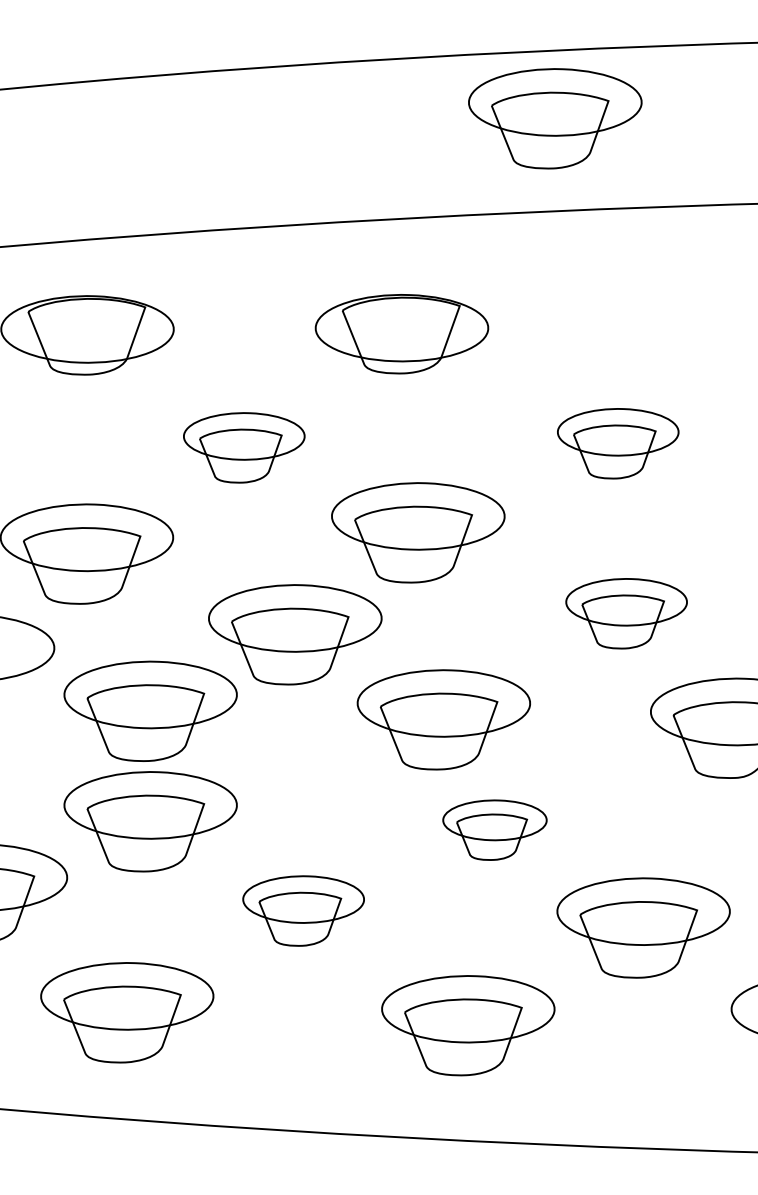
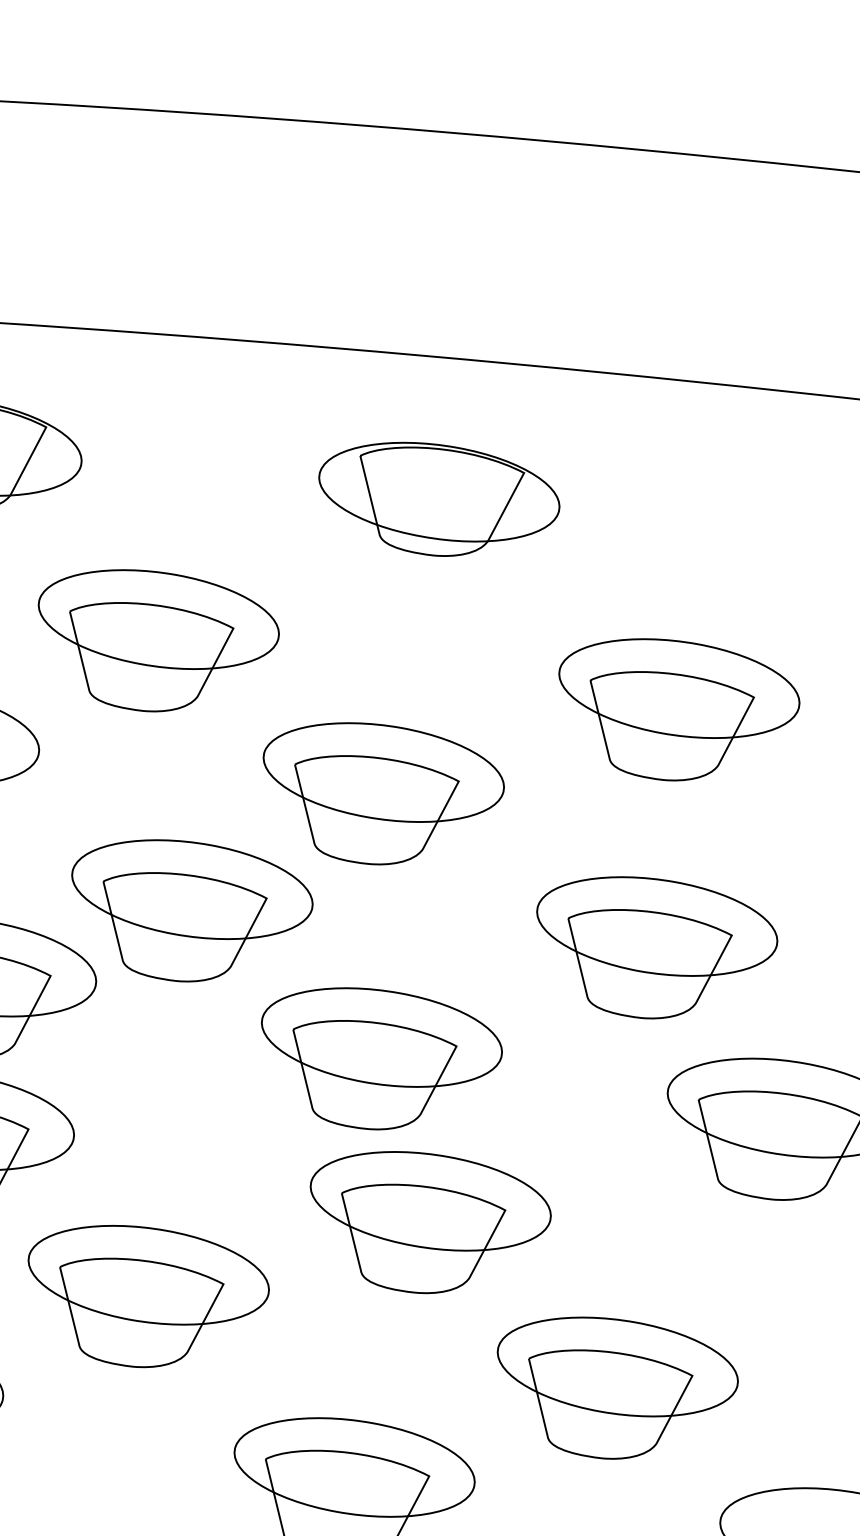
part: (555, 118) -> (654, 246), removed
part: (401, 334) -> (437, 500), moved
part: (618, 443) -> (676, 711), size x1.43
part: (244, 447) -> (156, 641), size x1.43
part: (626, 613) -> (653, 949), size x1.43
part: (494, 829) -> (427, 1222), size x1.67
part: (303, 910) -> (145, 1297), size x1.43

